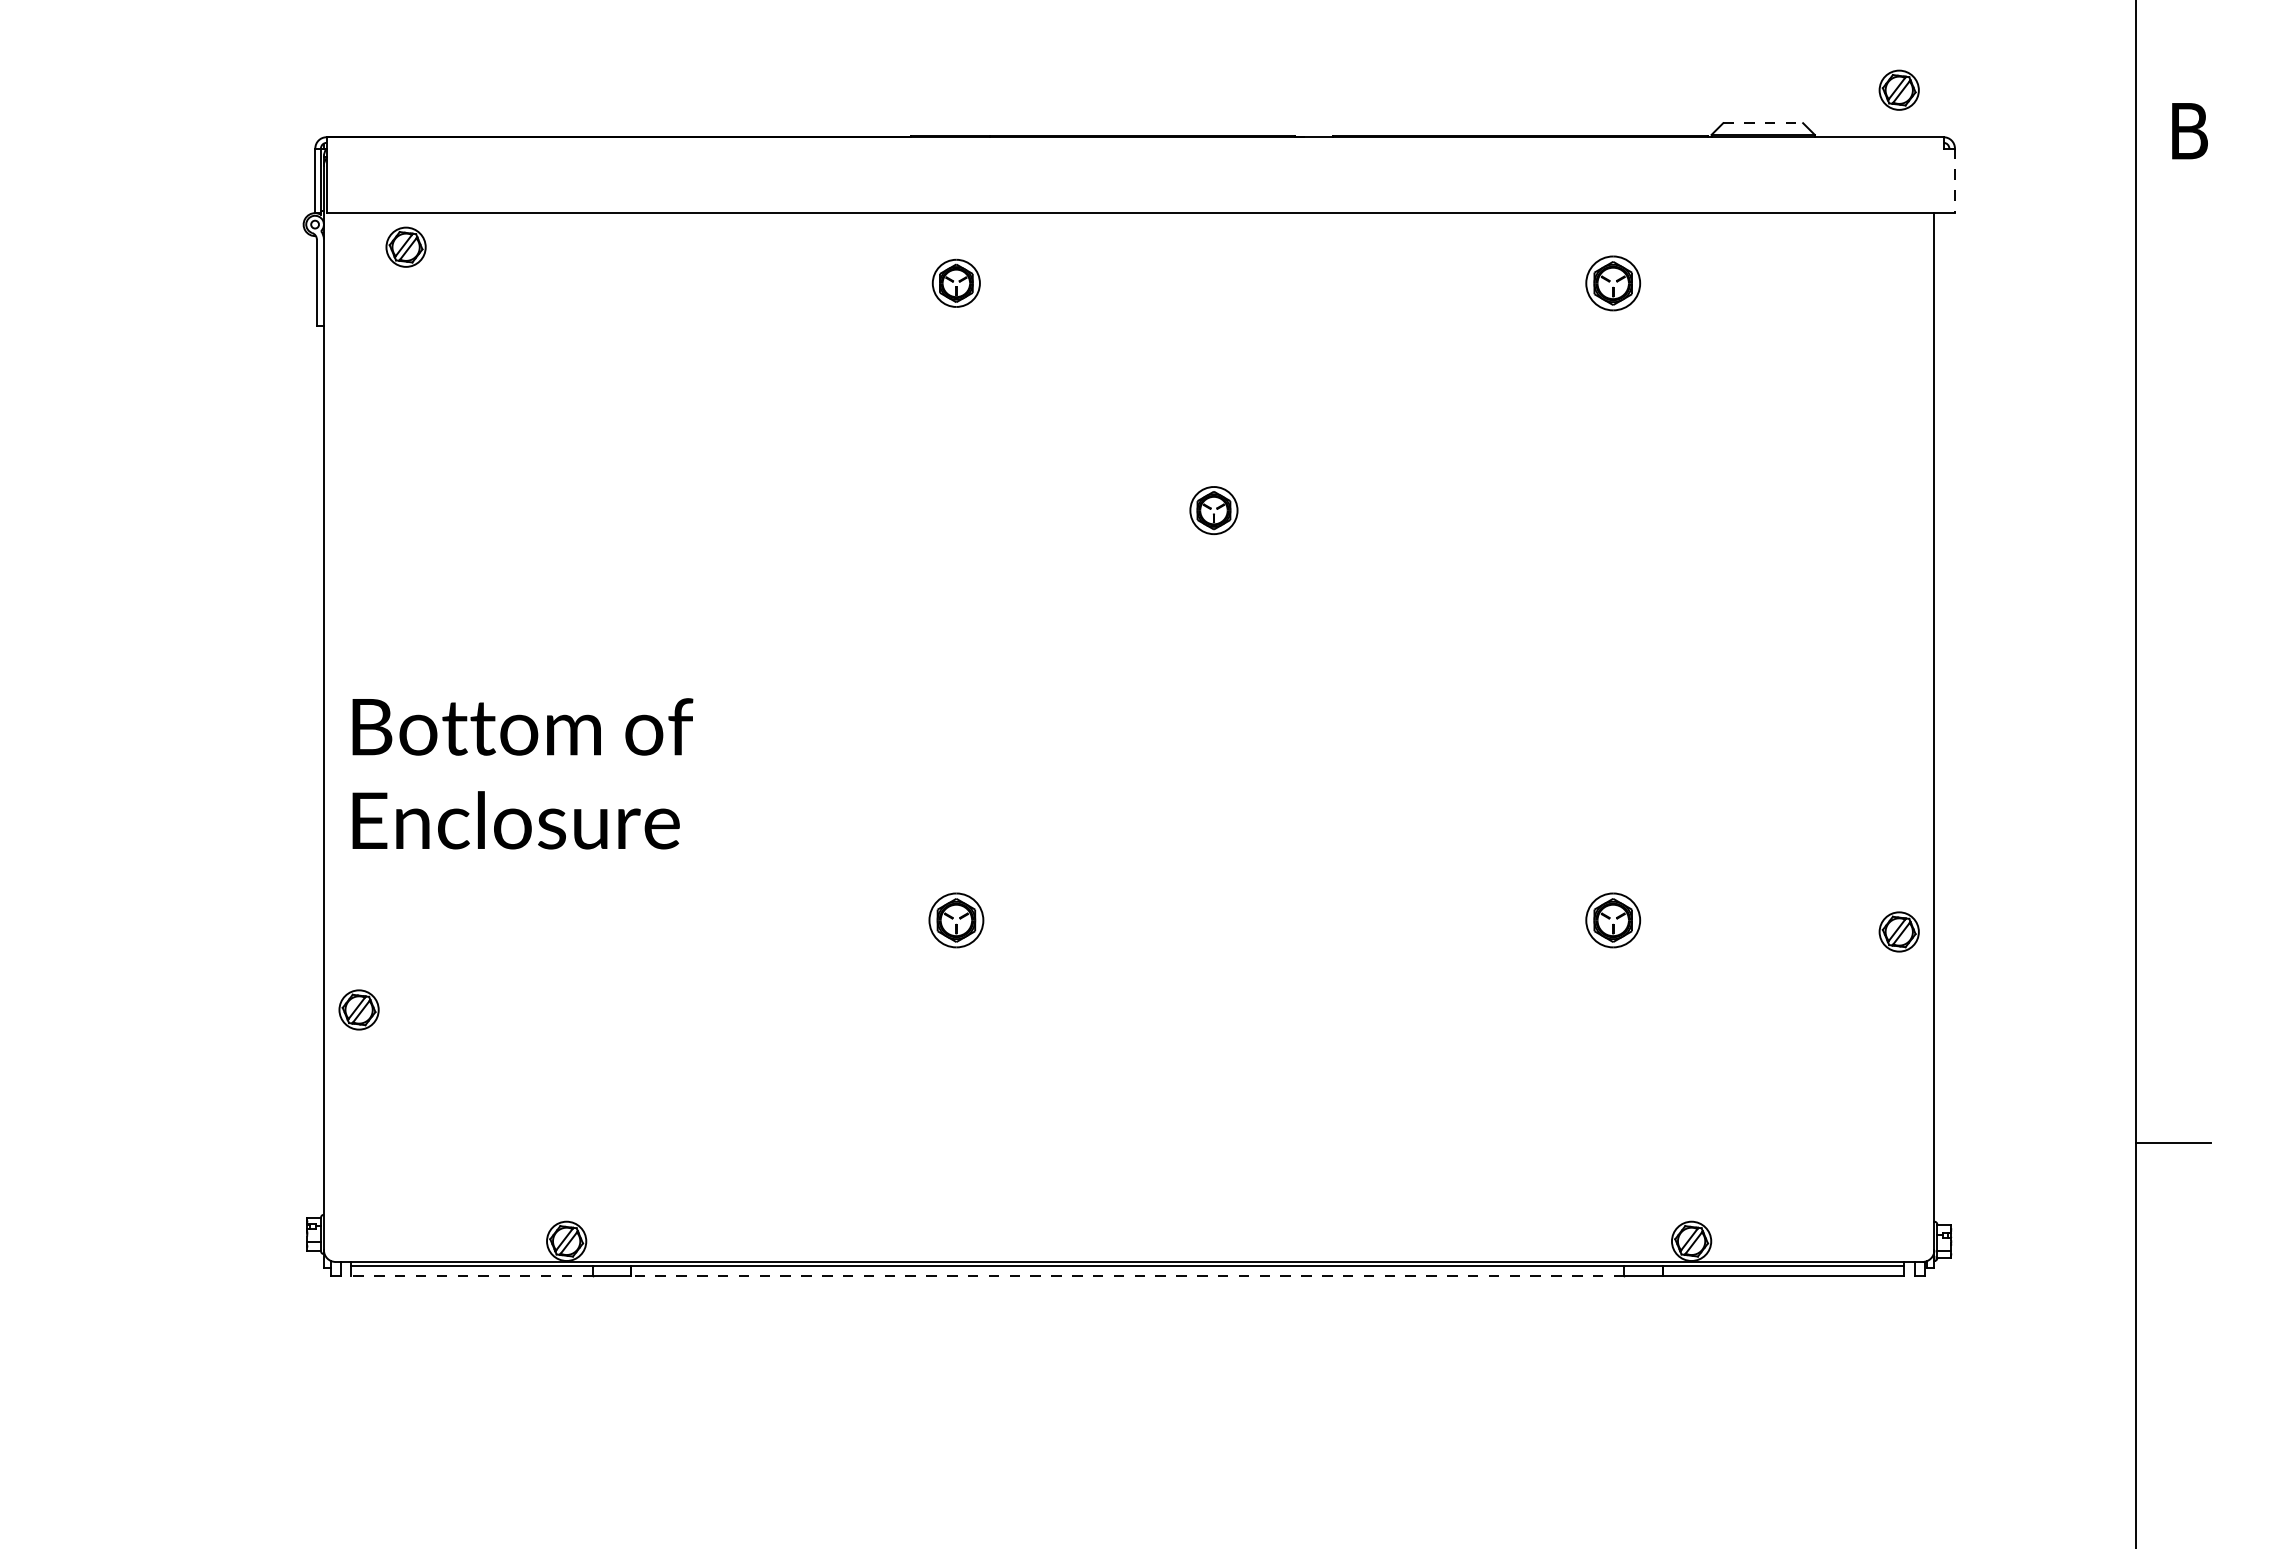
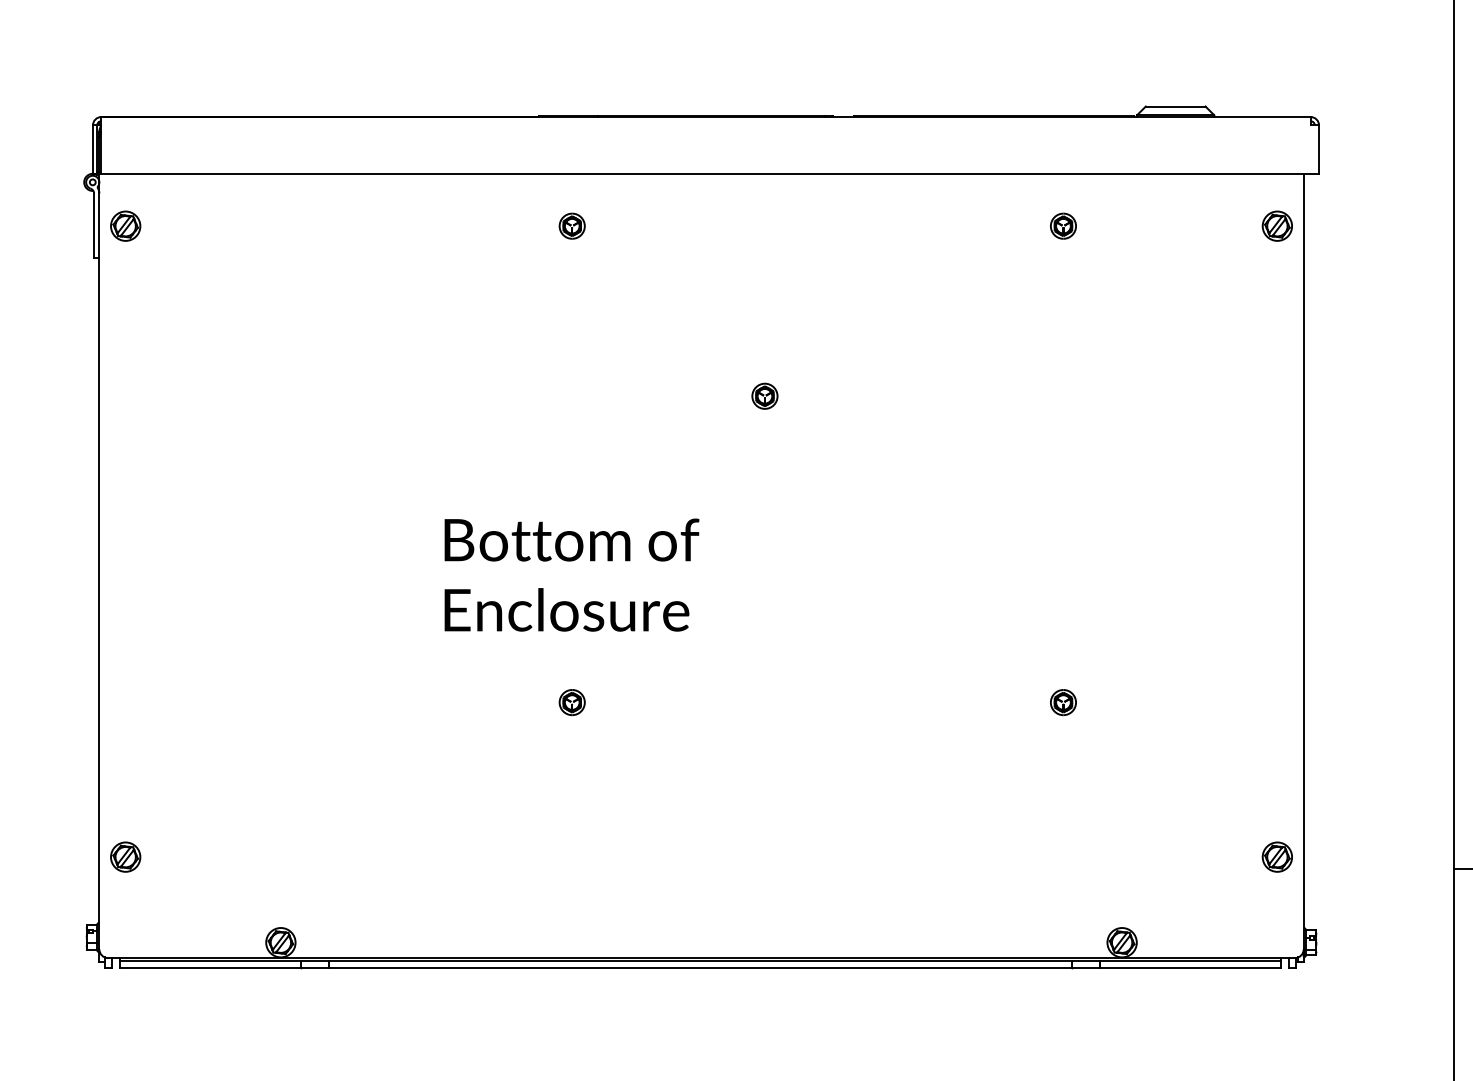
part: (1898, 89) -> (1276, 225), moved
line: (1763, 123) -> (1175, 106), dashed -> solid
line: (1954, 181) -> (1318, 150), dashed -> solid
part: (405, 246) -> (125, 225), moved
part: (955, 282) -> (571, 225), size x0.71
part: (1612, 282) -> (1062, 225), size x0.62
part: (1213, 510) -> (764, 396), size x0.71
text: (522, 773) -> (571, 574), moved
part: (955, 919) -> (571, 702), size x0.62
part: (1612, 919) -> (1062, 702), size x0.62
part: (1898, 931) -> (1276, 856), moved
part: (358, 1009) -> (125, 856), moved
line: (472, 1275) -> (210, 968), dashed -> solid
line: (1127, 1275) -> (700, 968), dashed -> solid

